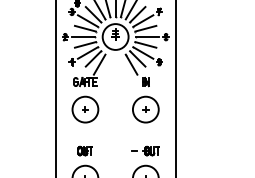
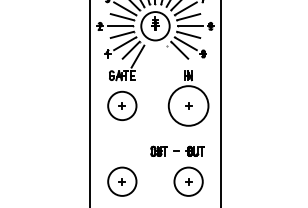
line: (131, 64) -> (172, 56), removed
circle: (145, 109) -> (188, 105), size x1.4
part: (84, 150) -> (158, 150), moved

